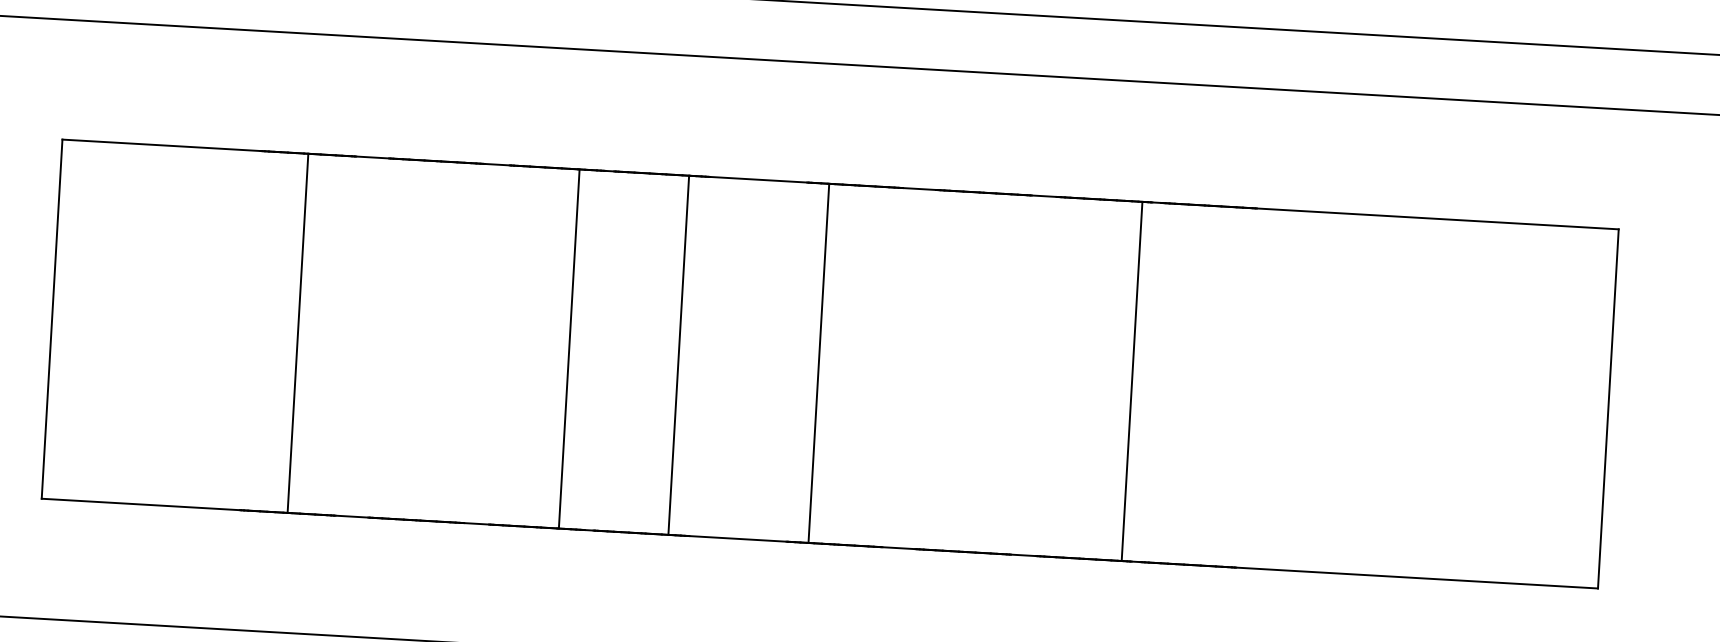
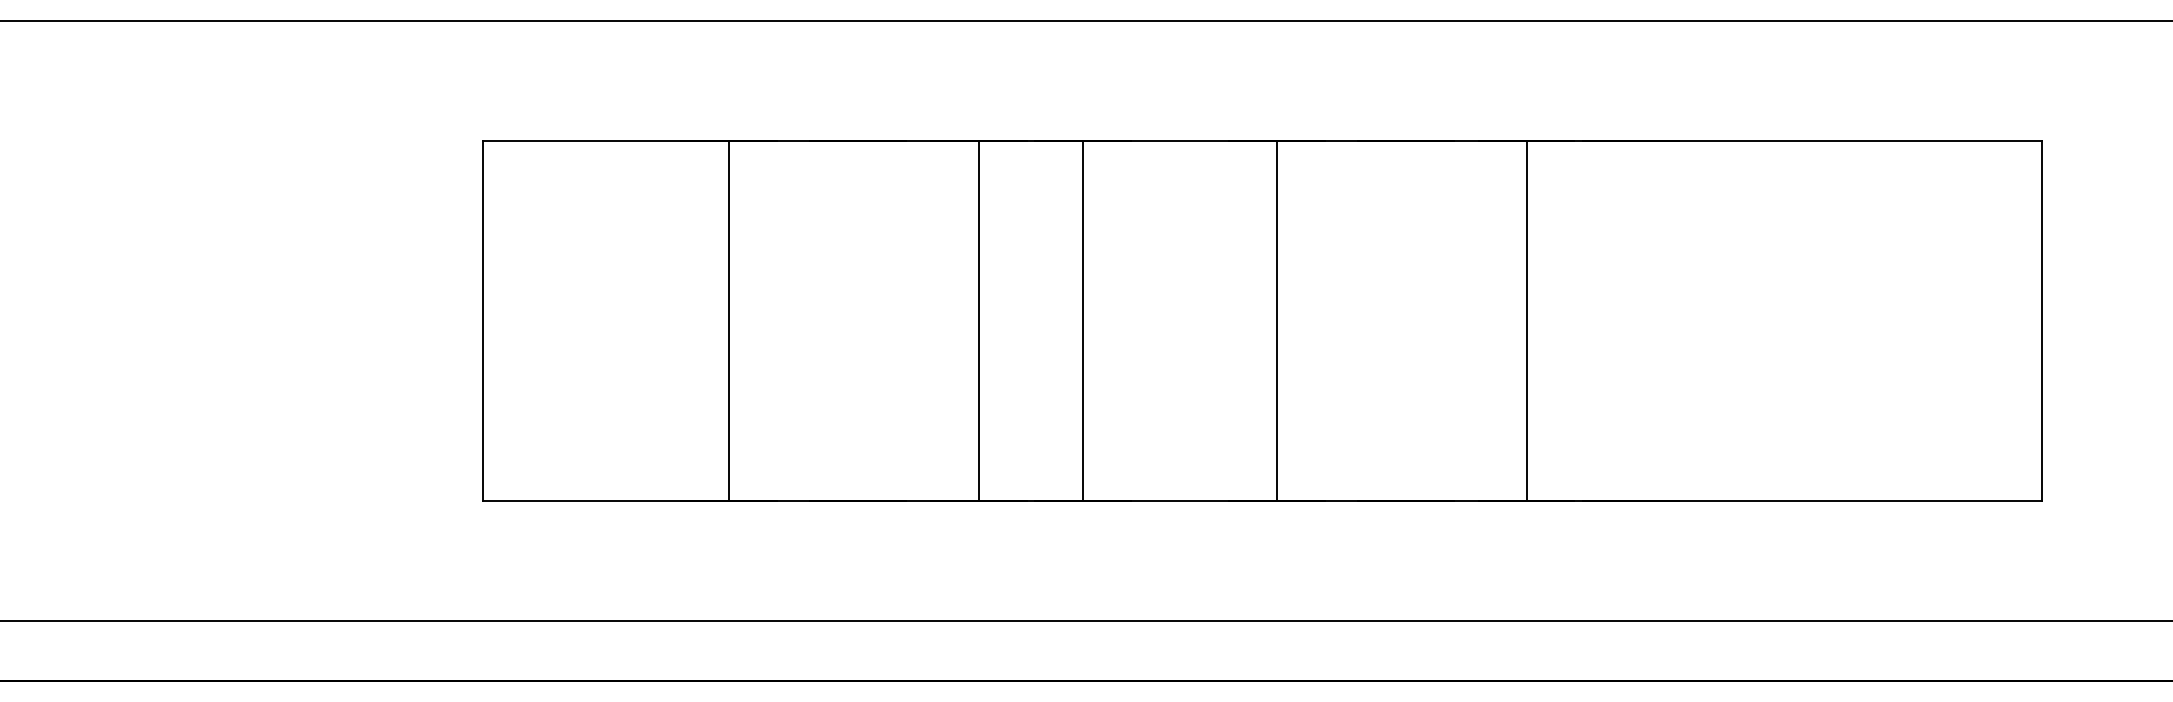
line: (569, 348) -> (978, 320), moved
line: (678, 354) -> (1083, 320), moved
line: (818, 362) -> (1276, 320), moved
line: (1132, 380) -> (1526, 320), moved

